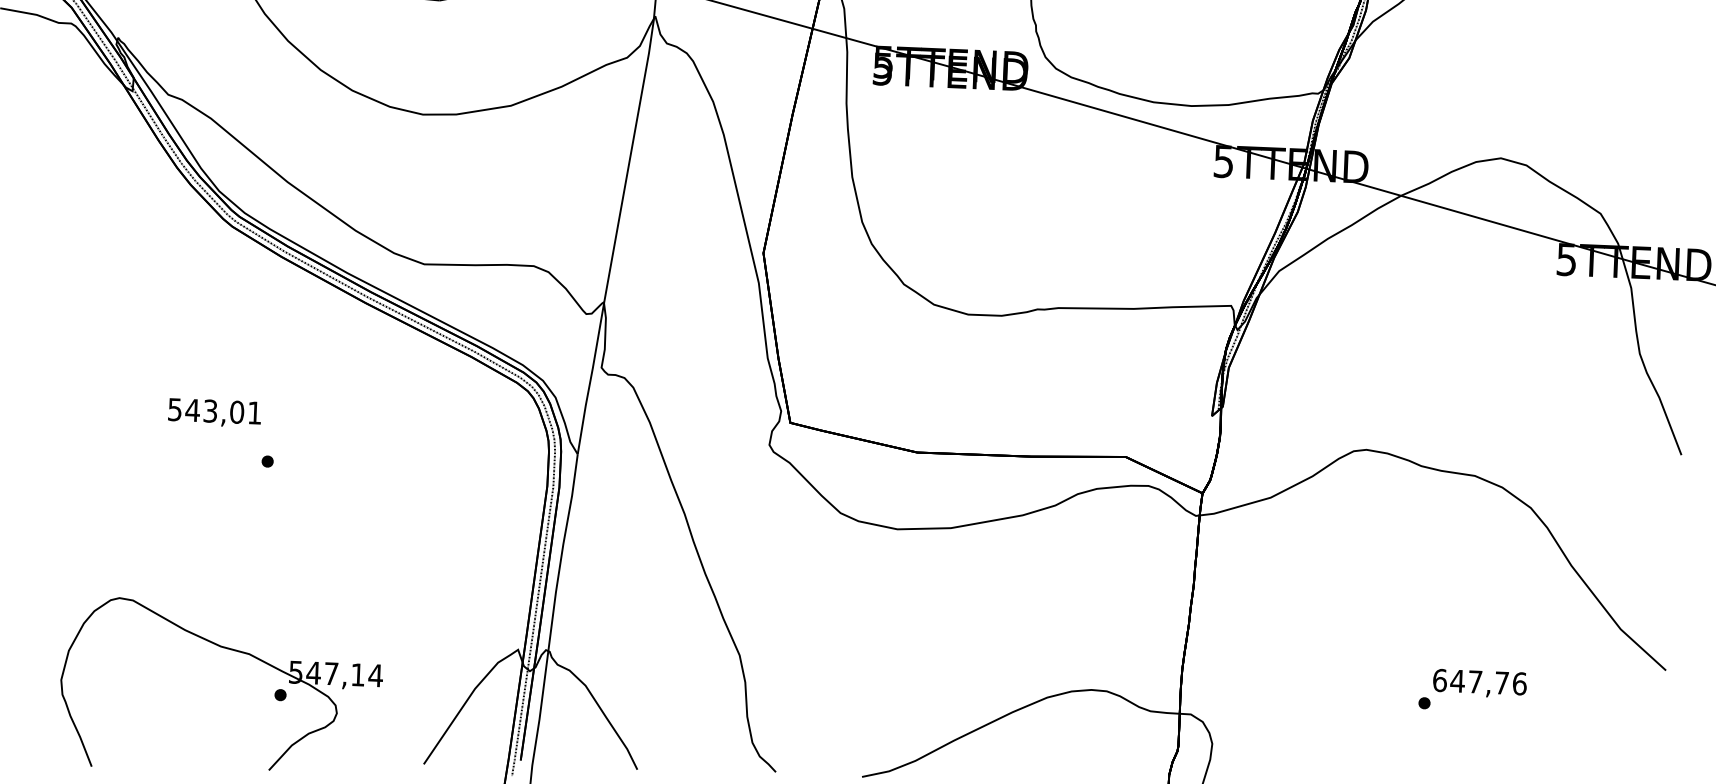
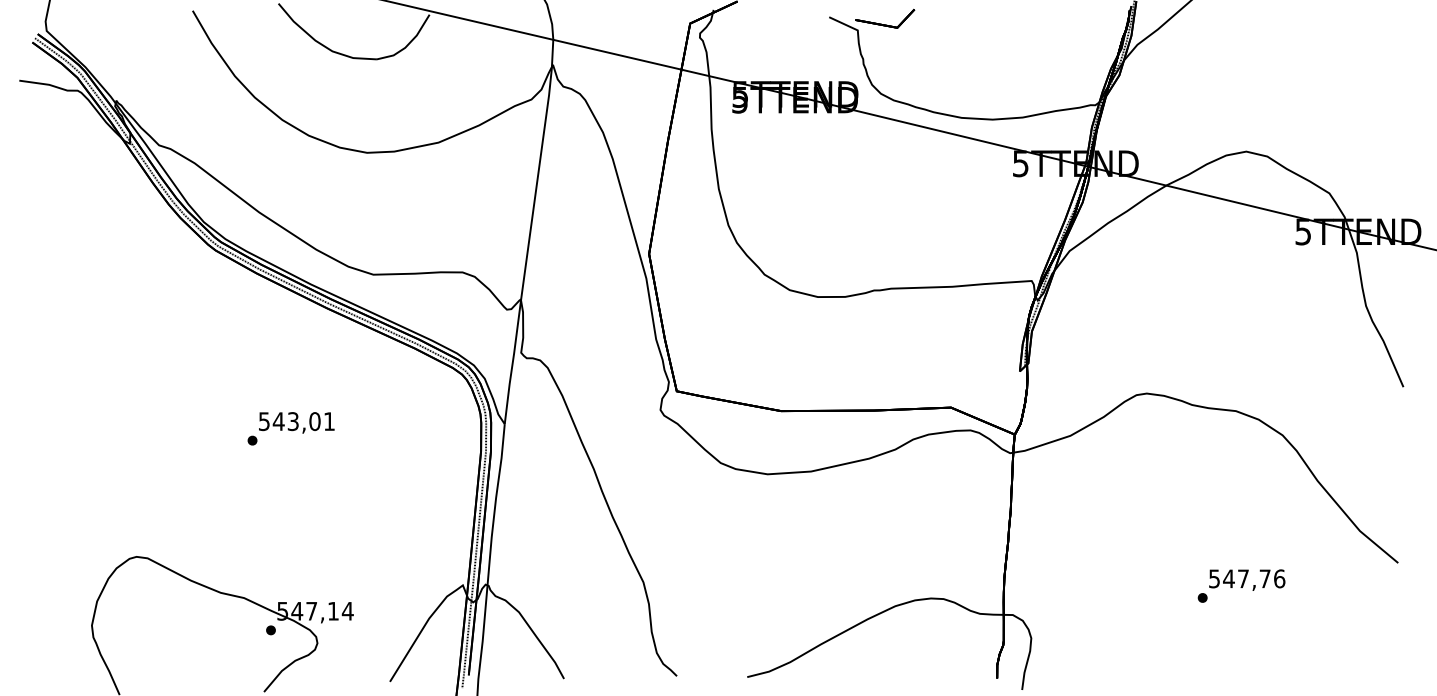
text: (214, 412) -> (296, 422), moved
text: (1439, 680) -> (1214, 578), 647,76 -> 547,76

